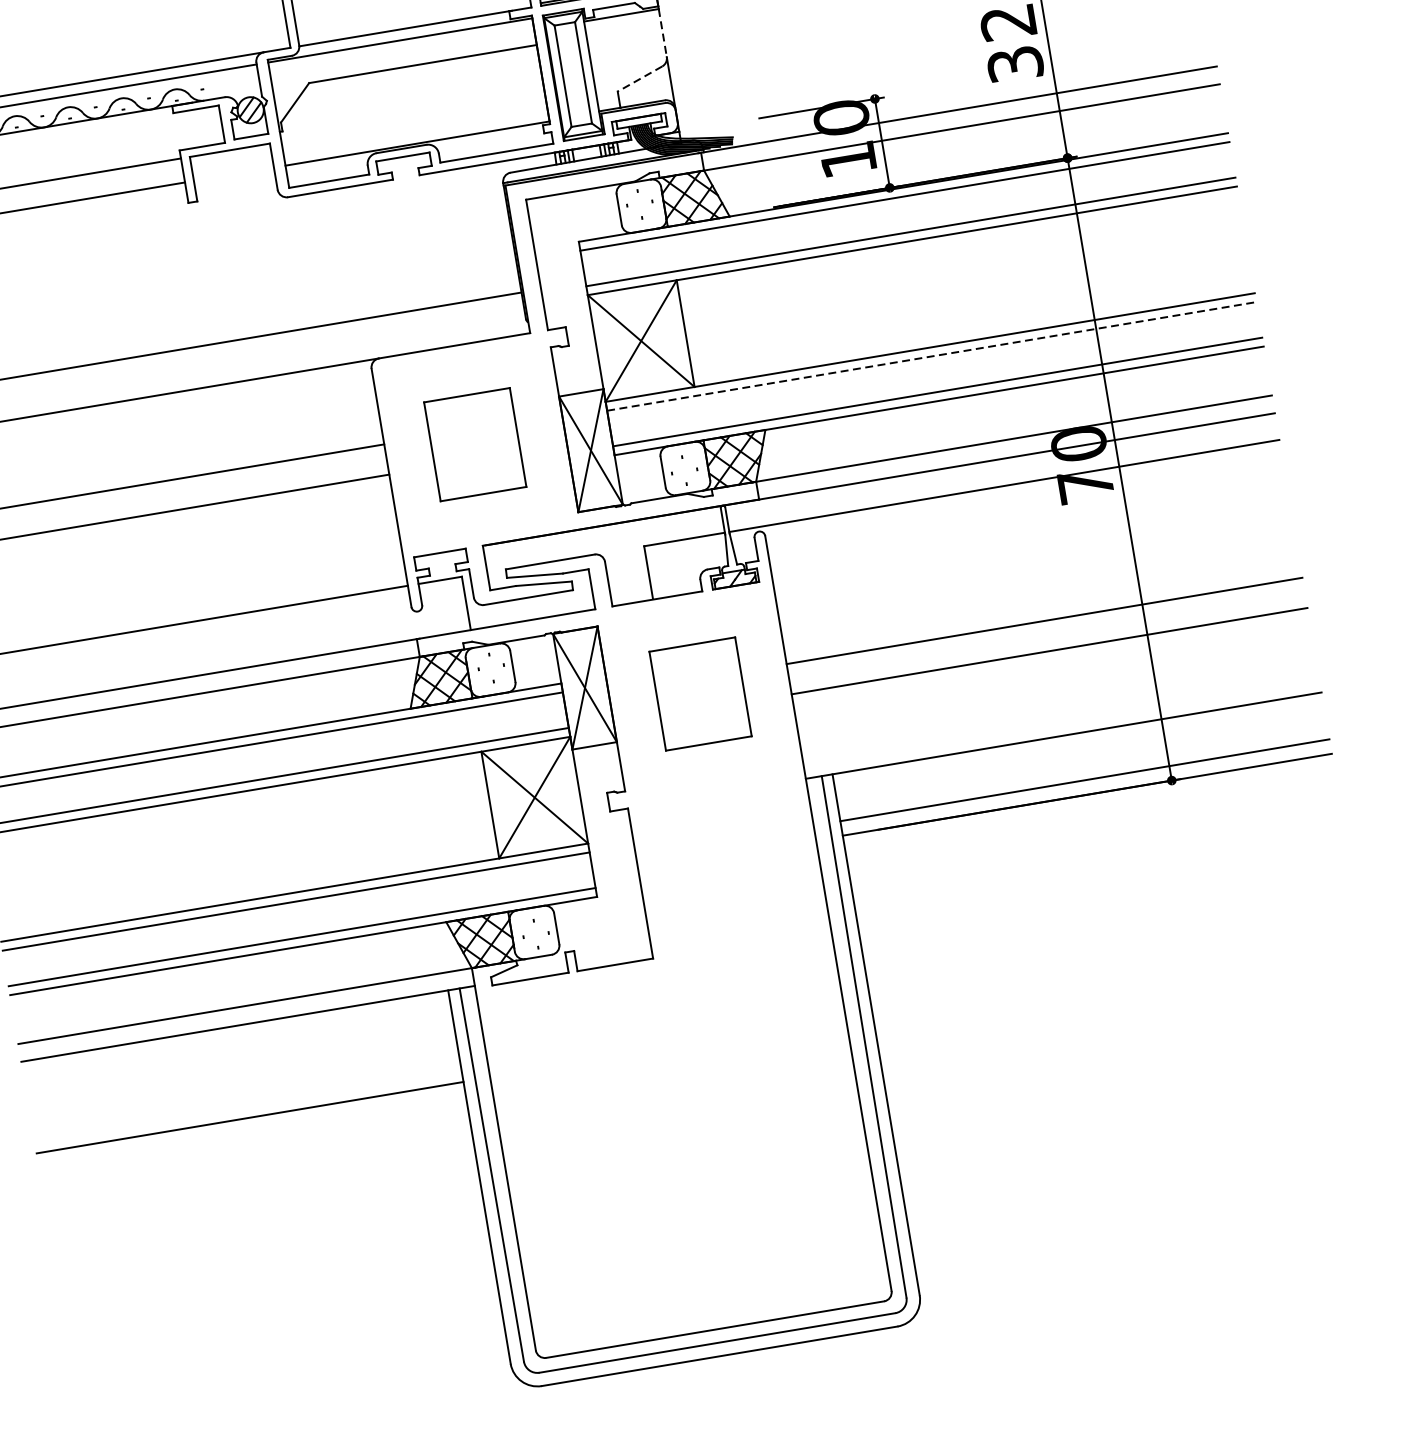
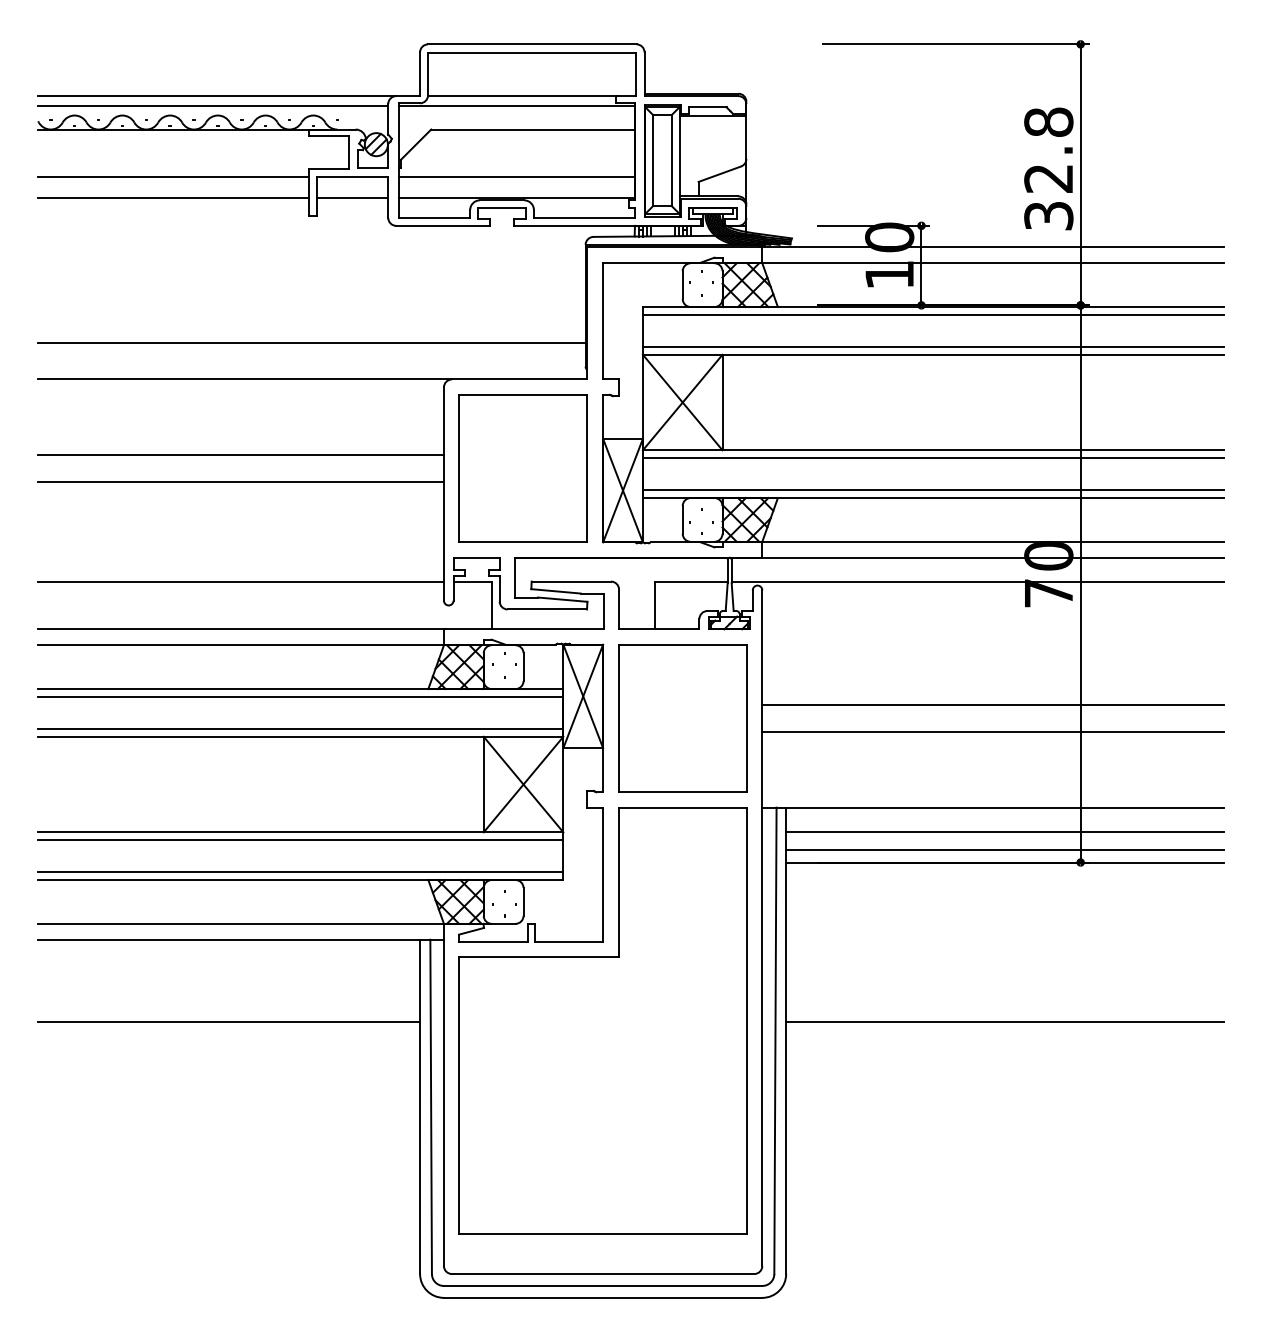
line: (663, 34) -> (746, 138), dashed -> solid
line: (639, 79) -> (719, 174), dashed -> solid
line: (413, 119) -> (516, 176), added
line: (234, 174) -> (352, 198), added
line: (931, 356) -> (933, 458), dashed -> solid
part: (474, 444) -> (522, 468), size x1.67
part: (700, 694) -> (682, 718), size x1.67
line: (1080, 760) -> (1004, 831), added
line: (1116, 972) -> (1004, 1021), added
part: (667, 1046) -> (602, 1020), added

